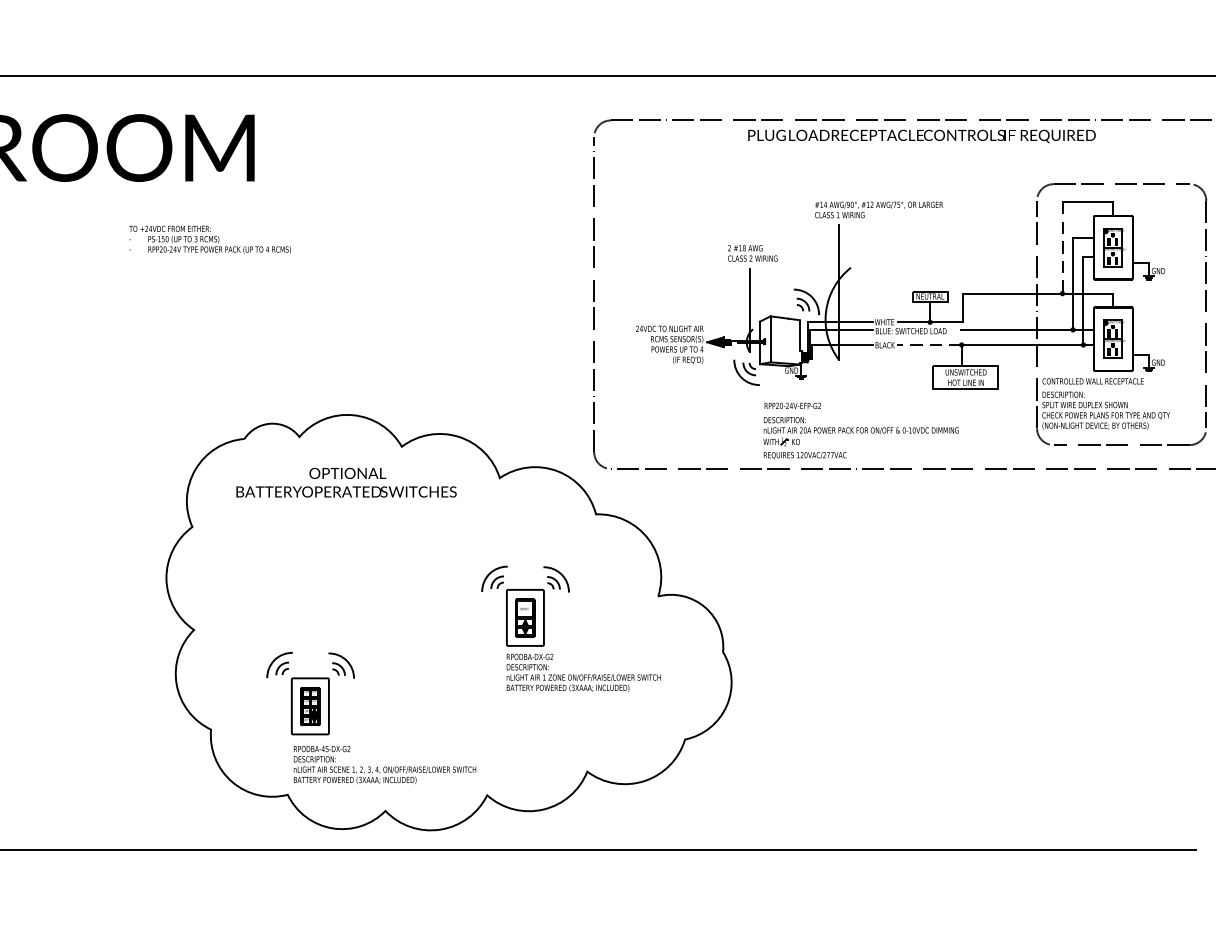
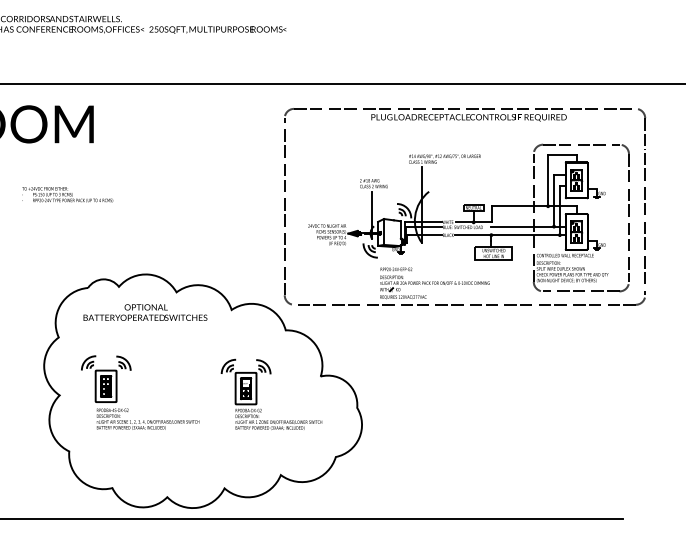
text: (209, 238) -> (67, 194), moved
line: (1063, 247) -> (548, 180), dashed -> solid
line: (928, 345) -> (472, 235), dashed -> solid
part: (348, 745) -> (127, 408), moved

